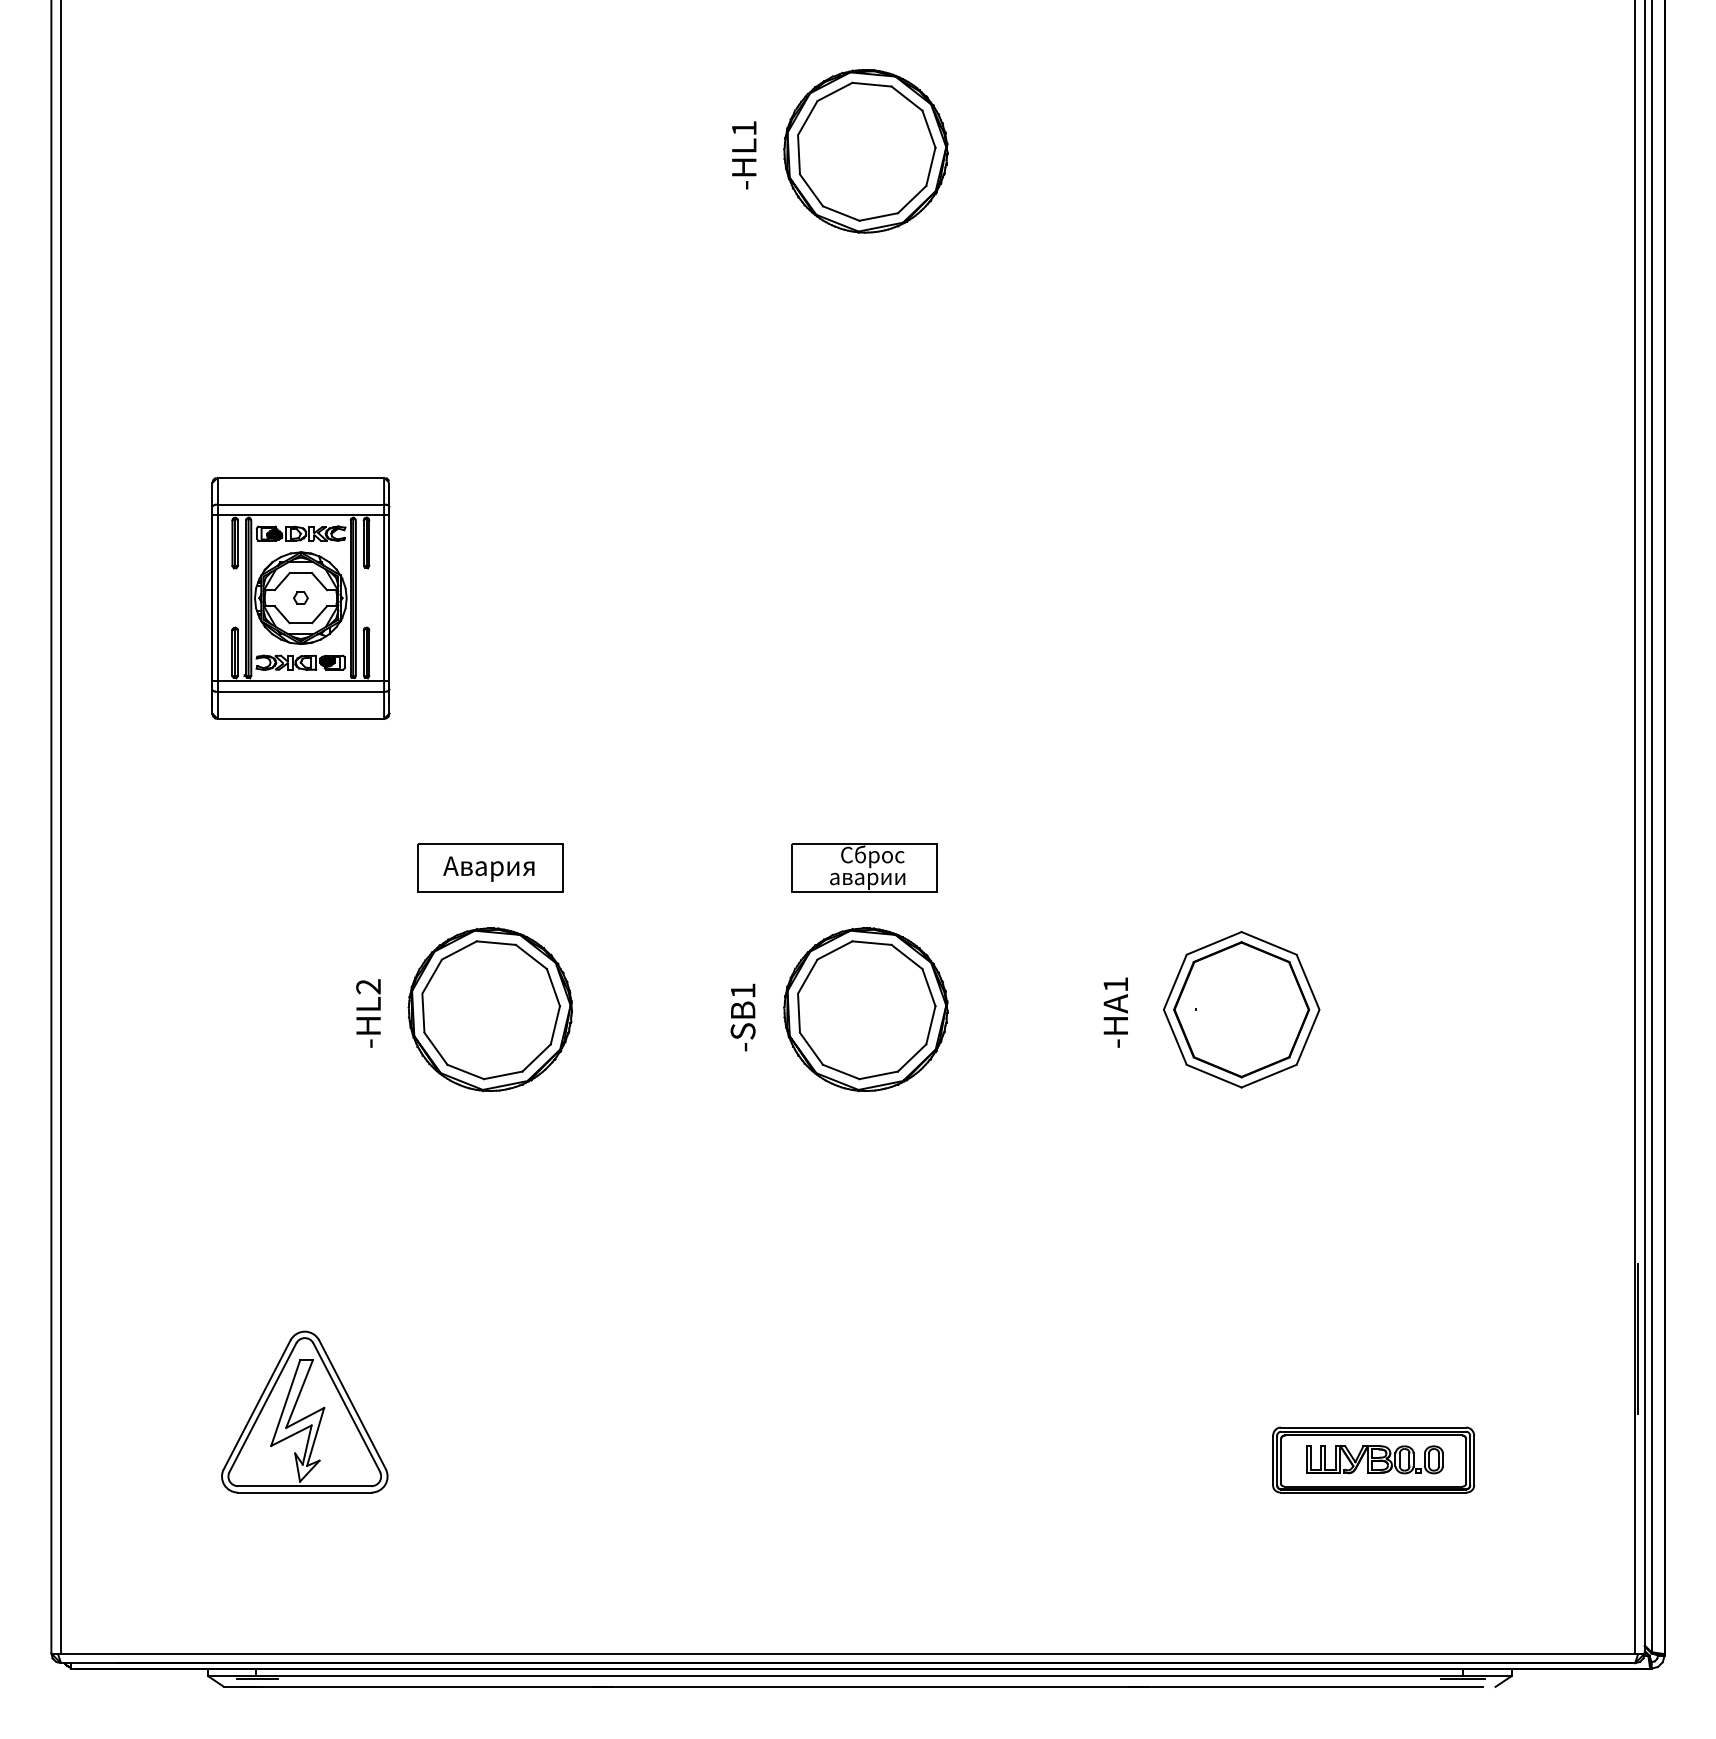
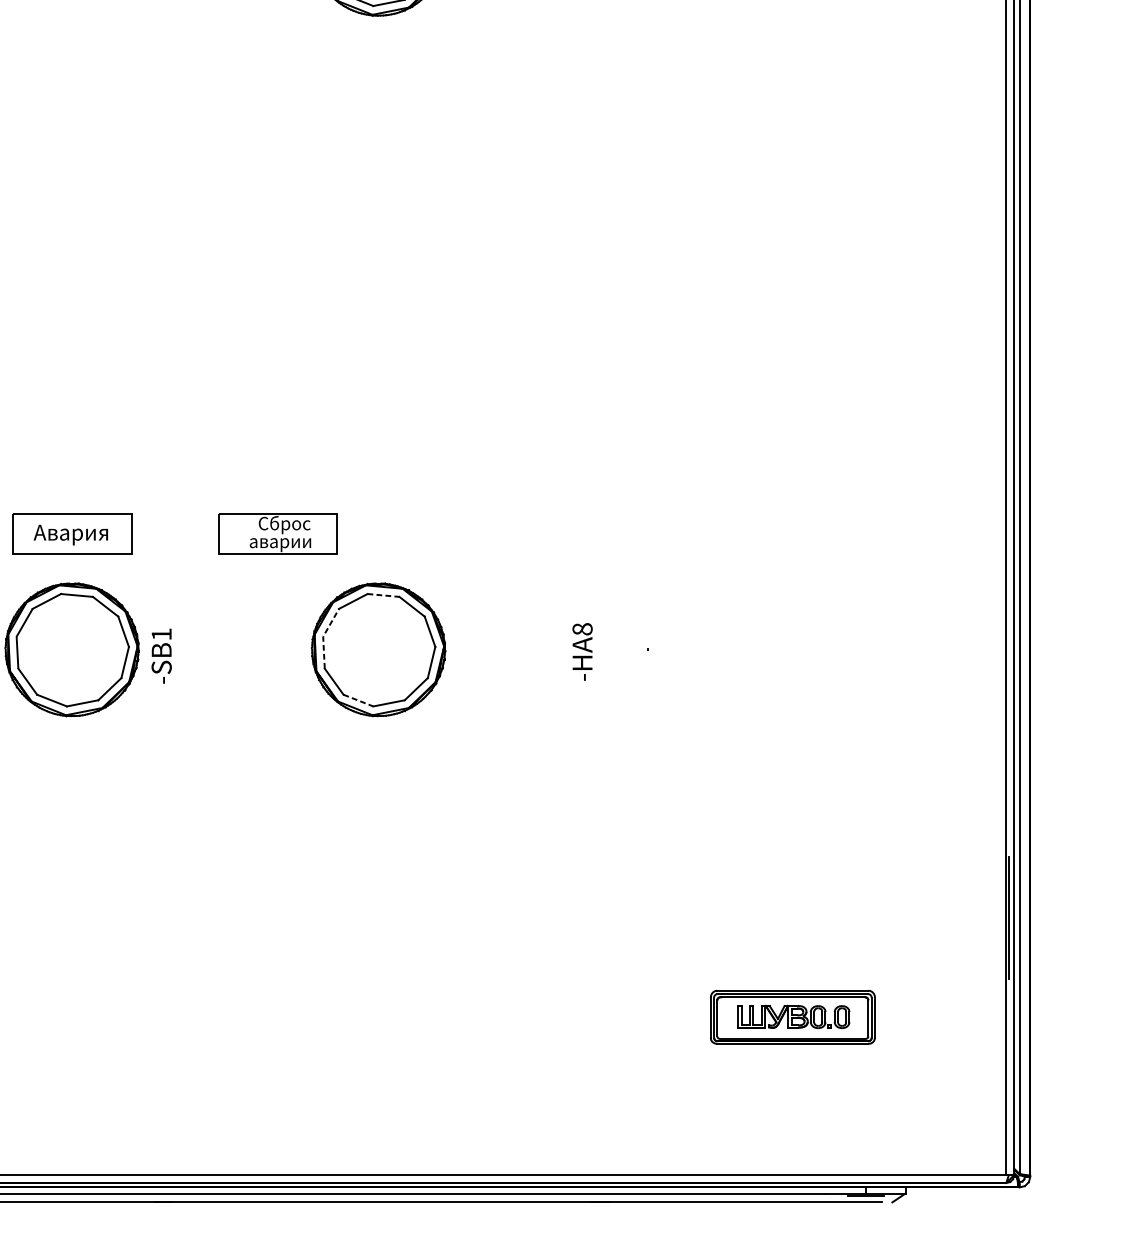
part: (864, 867) -> (277, 533), moved
line: (871, 943) -> (383, 595), solid -> dashed
text: (1115, 984) -> (582, 629), -HA1 -> -HA8
line: (798, 993) -> (323, 636), solid -> dashed
part: (1241, 1009) -> (685, 649), removed
text: (742, 1017) -> (161, 656), moved
line: (841, 1071) -> (358, 700), solid -> dashed

